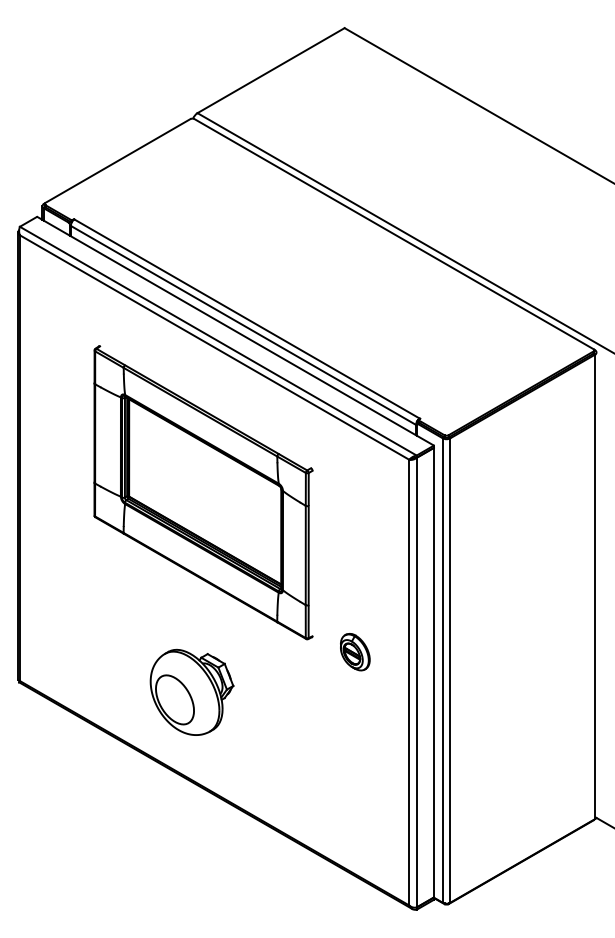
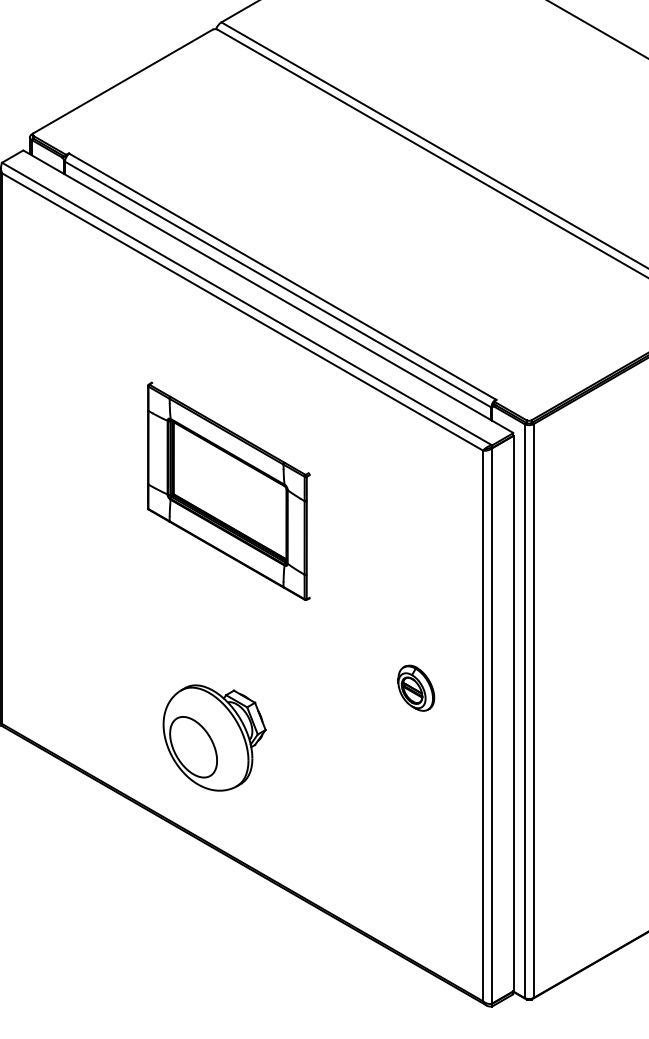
part: (203, 492) -> (228, 491), size x0.6

